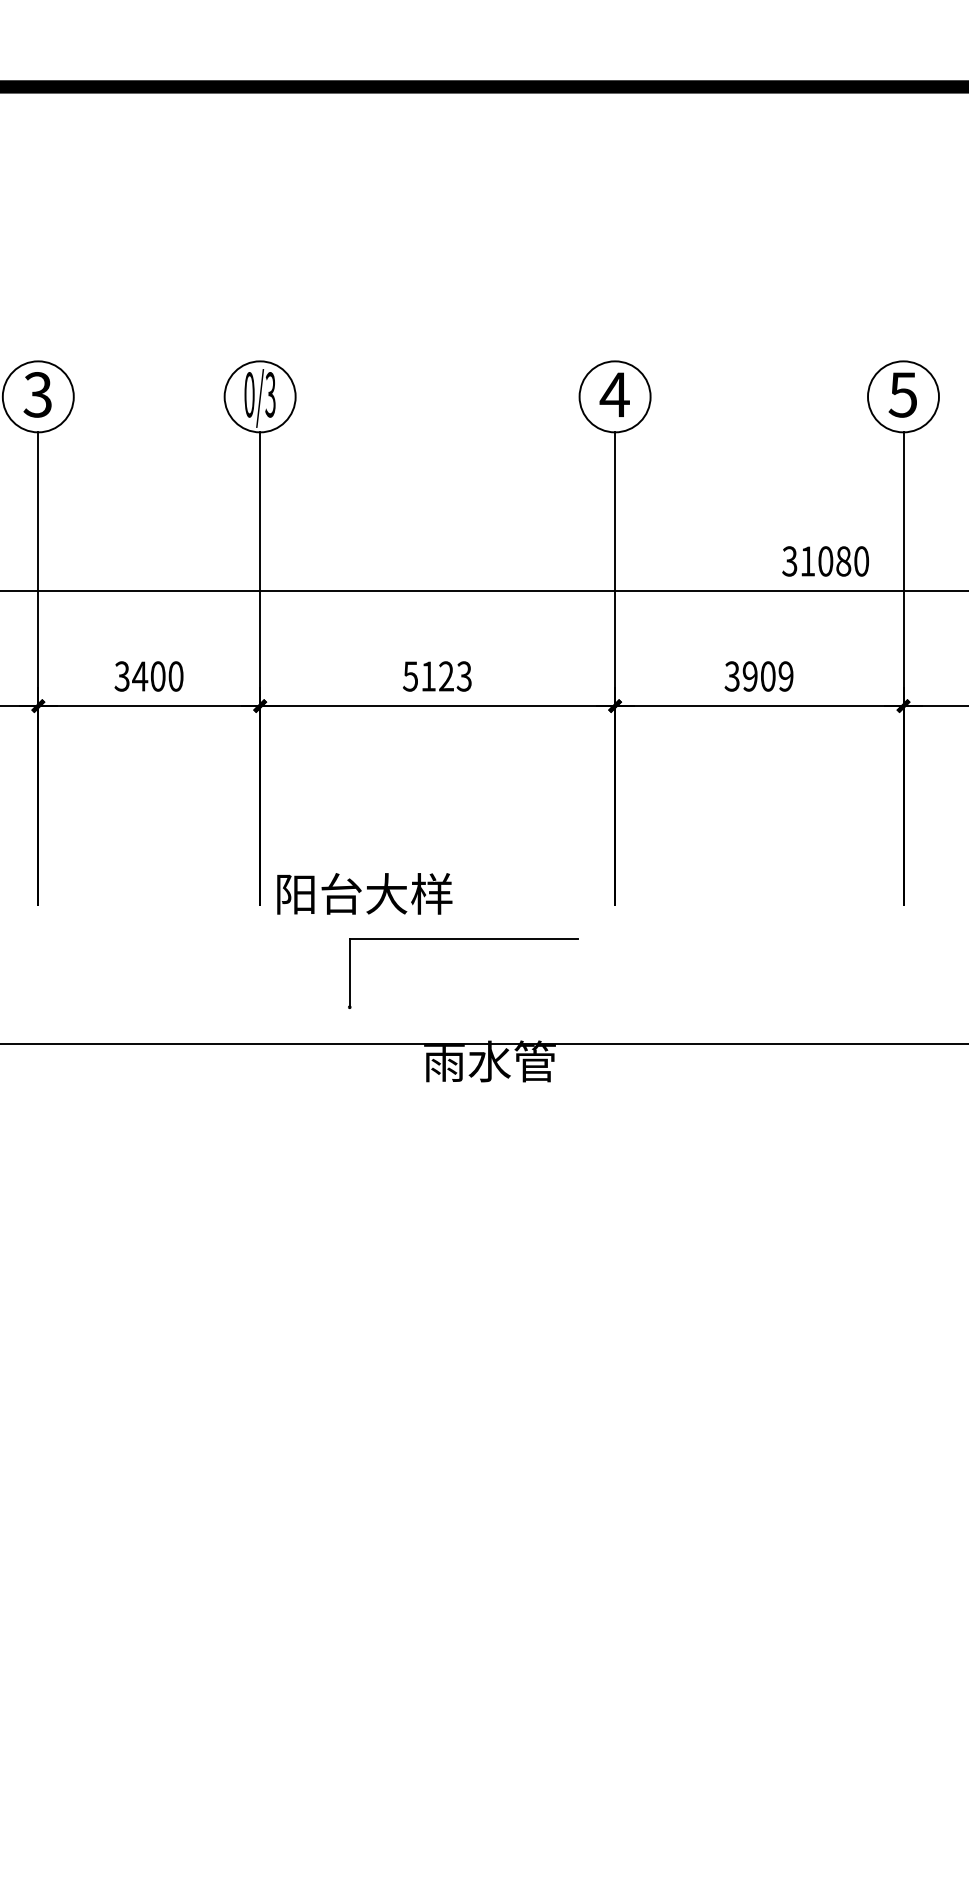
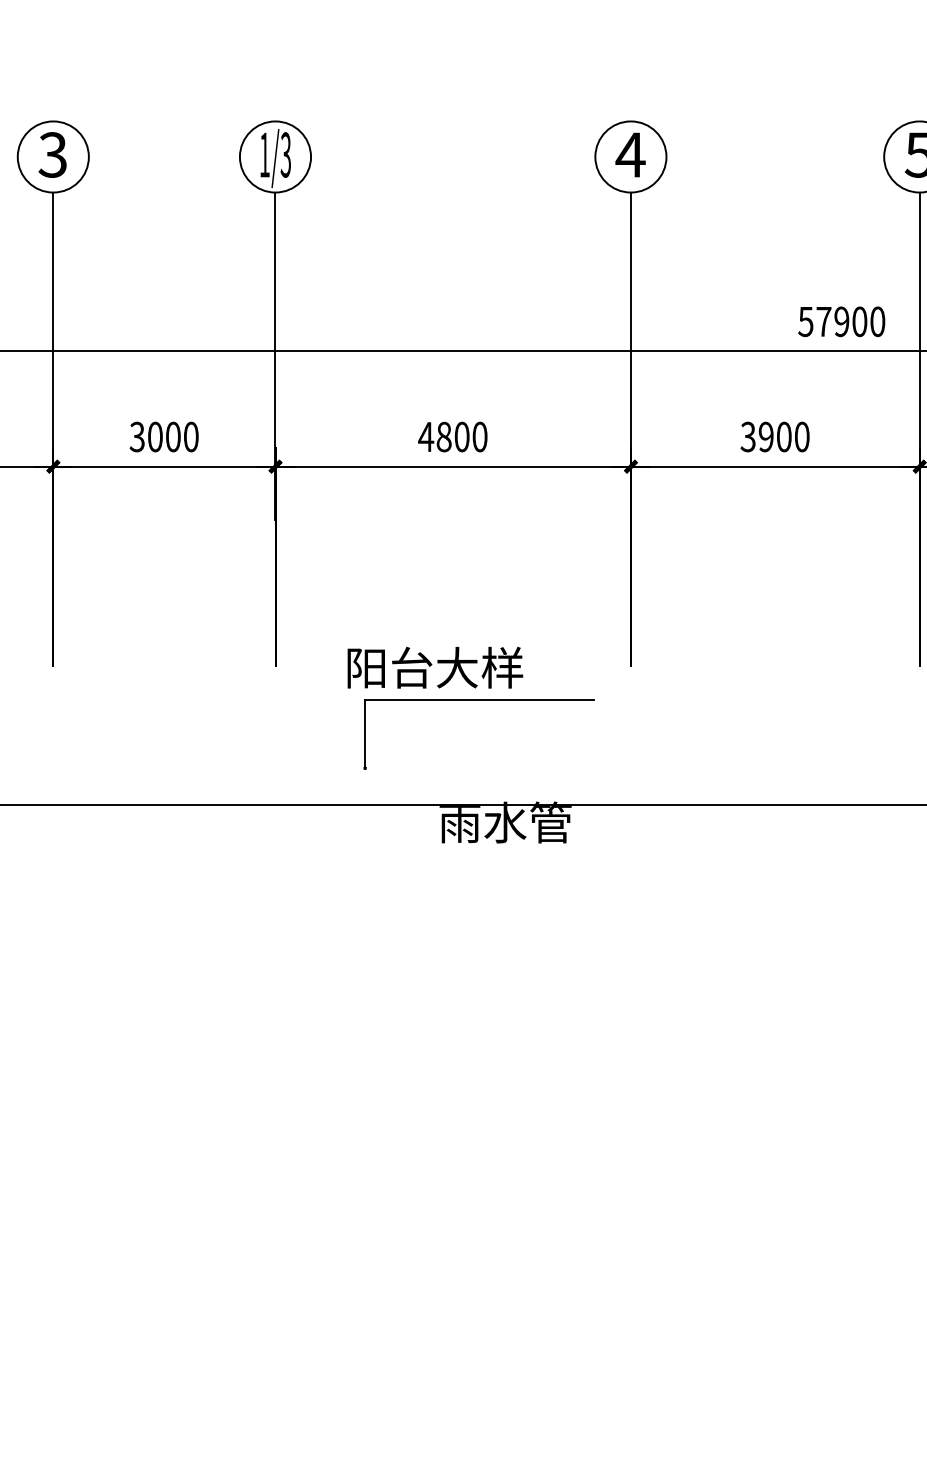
text: (249, 394) -> (264, 154), 0/3 -> 1/3
text: (816, 561) -> (832, 321), 31080 -> 57900
text: (140, 676) -> (155, 437), 3400 -> 3000
text: (436, 676) -> (452, 437), 5123 -> 4800
text: (785, 676) -> (801, 437), 3909 -> 3900
text: (364, 893) -> (435, 667), moved

